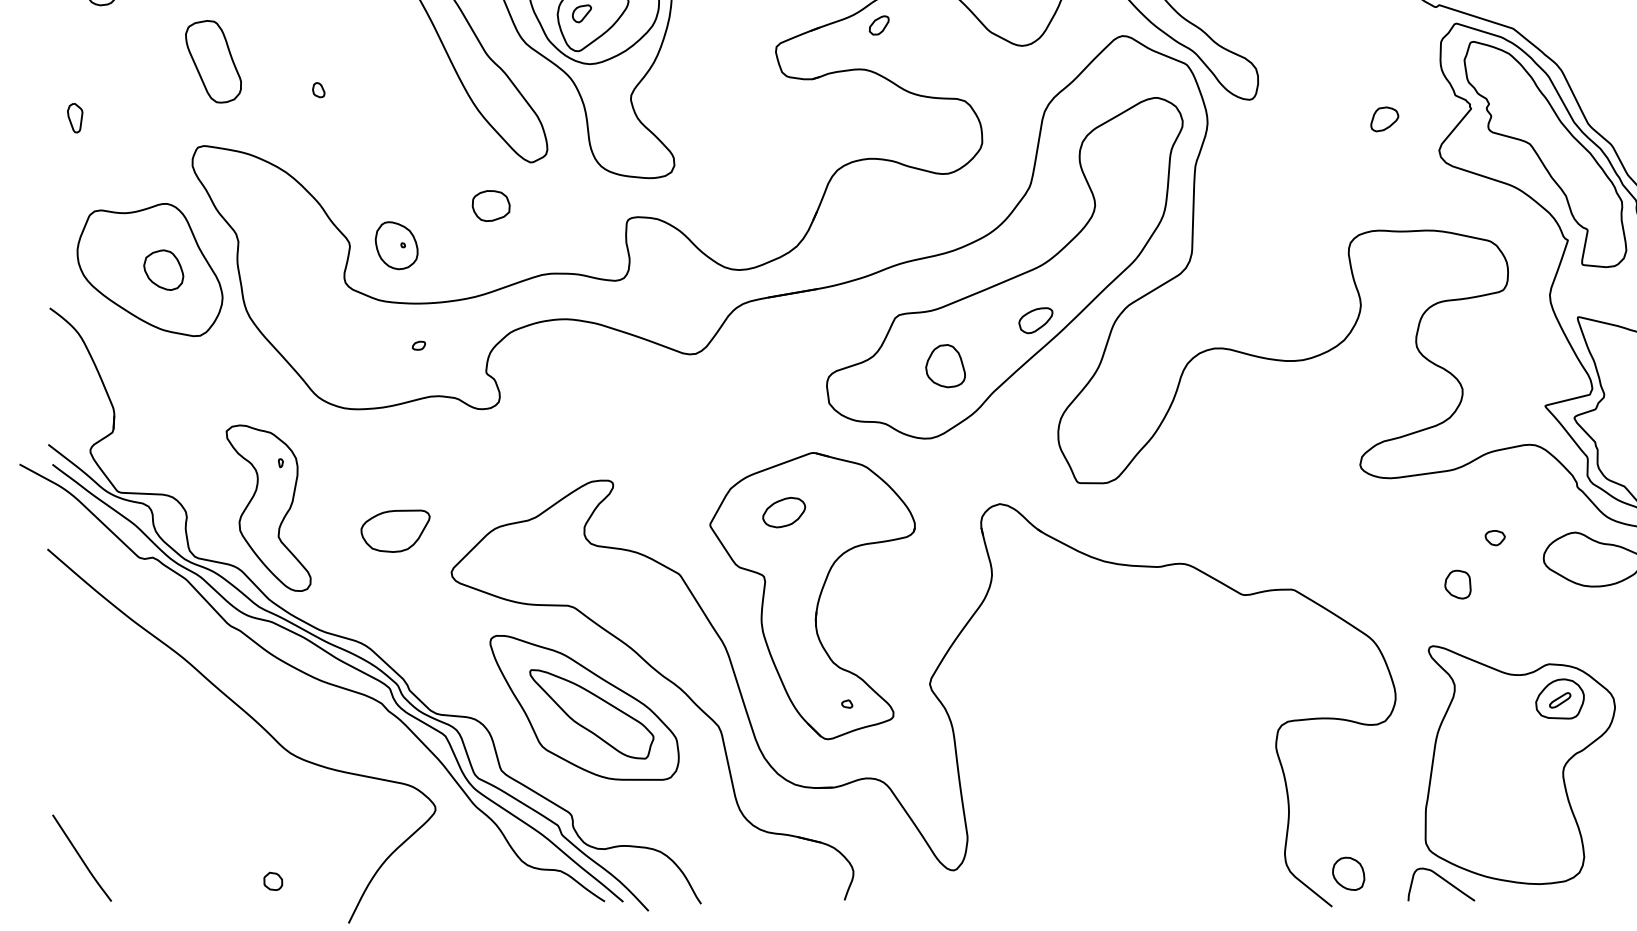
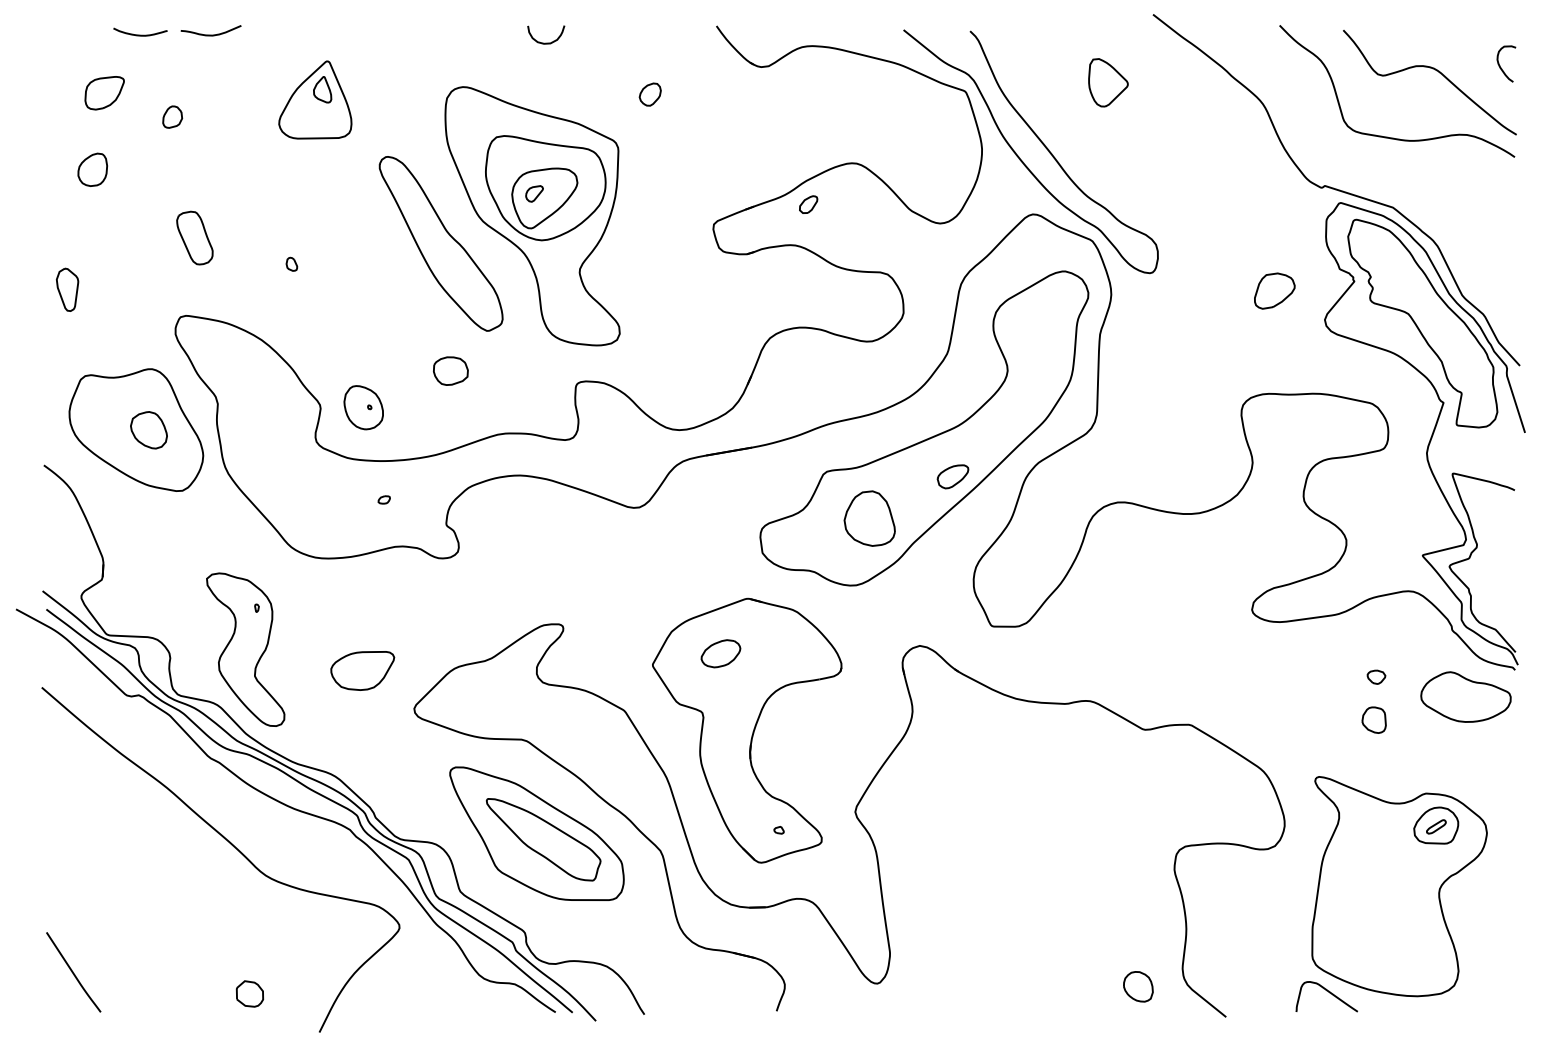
part: (213, 61) -> (194, 237), size x0.7
part: (74, 118) -> (66, 290), size x1.6
part: (1384, 119) -> (1274, 291), size x1.6
part: (945, 365) -> (869, 518), size x1.4
part: (1457, 583) -> (1373, 719), moved
part: (1348, 873) -> (1138, 986), moved
part: (272, 881) -> (249, 993), size x1.6

